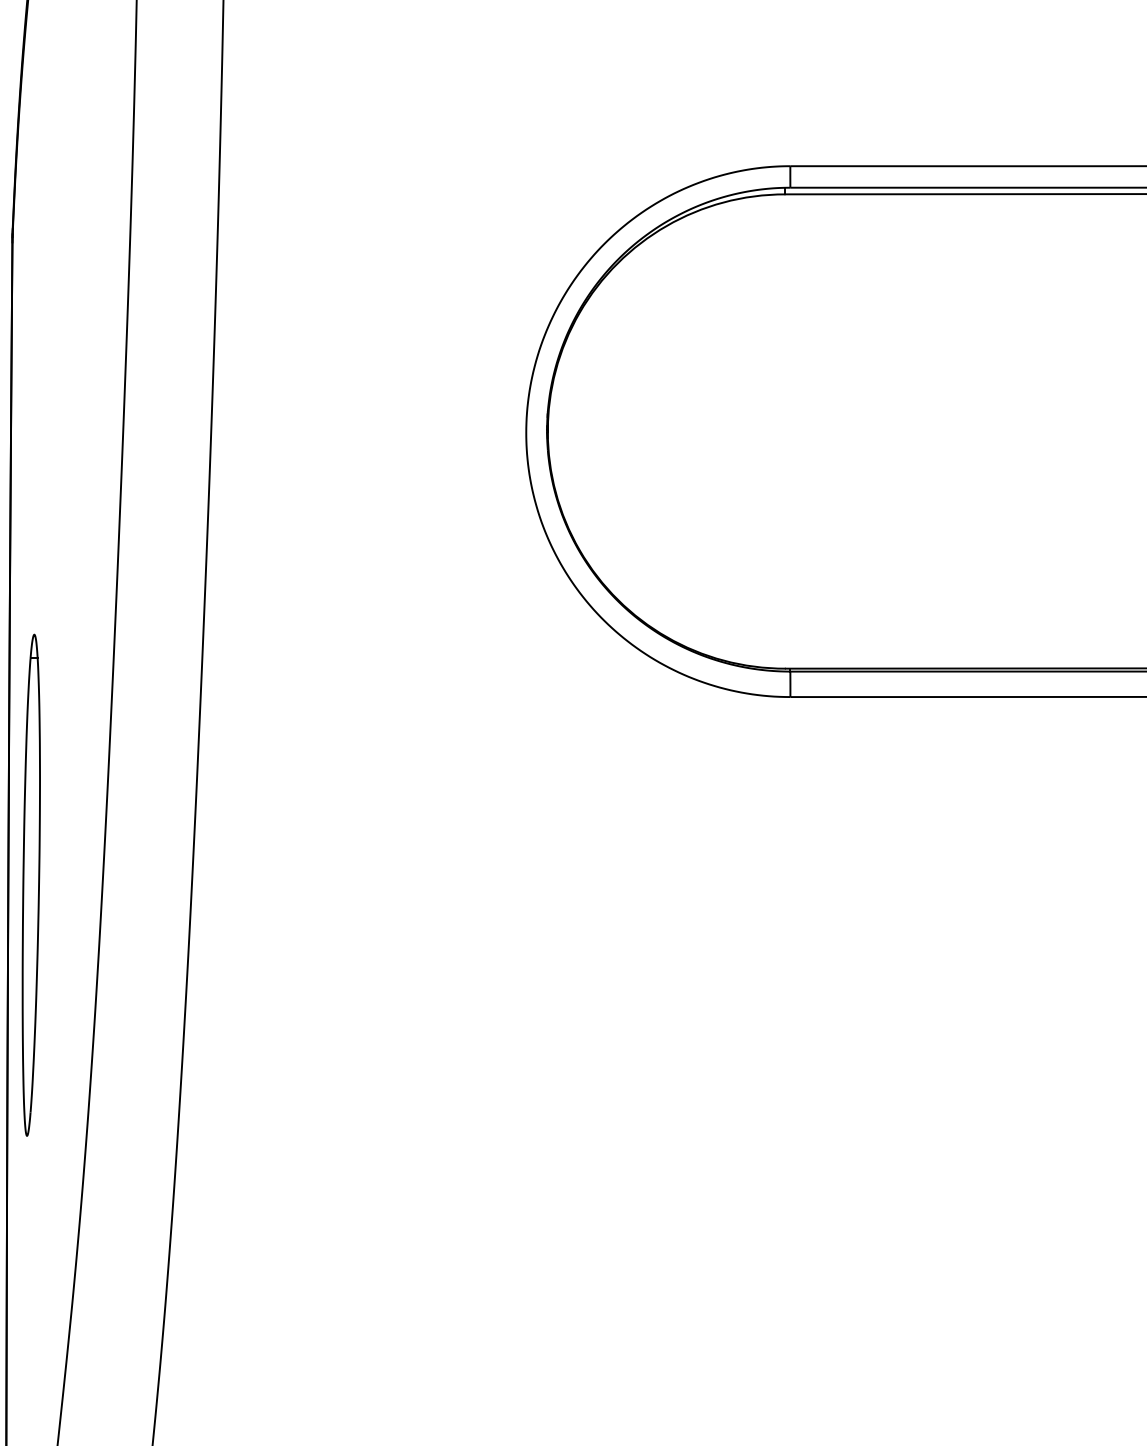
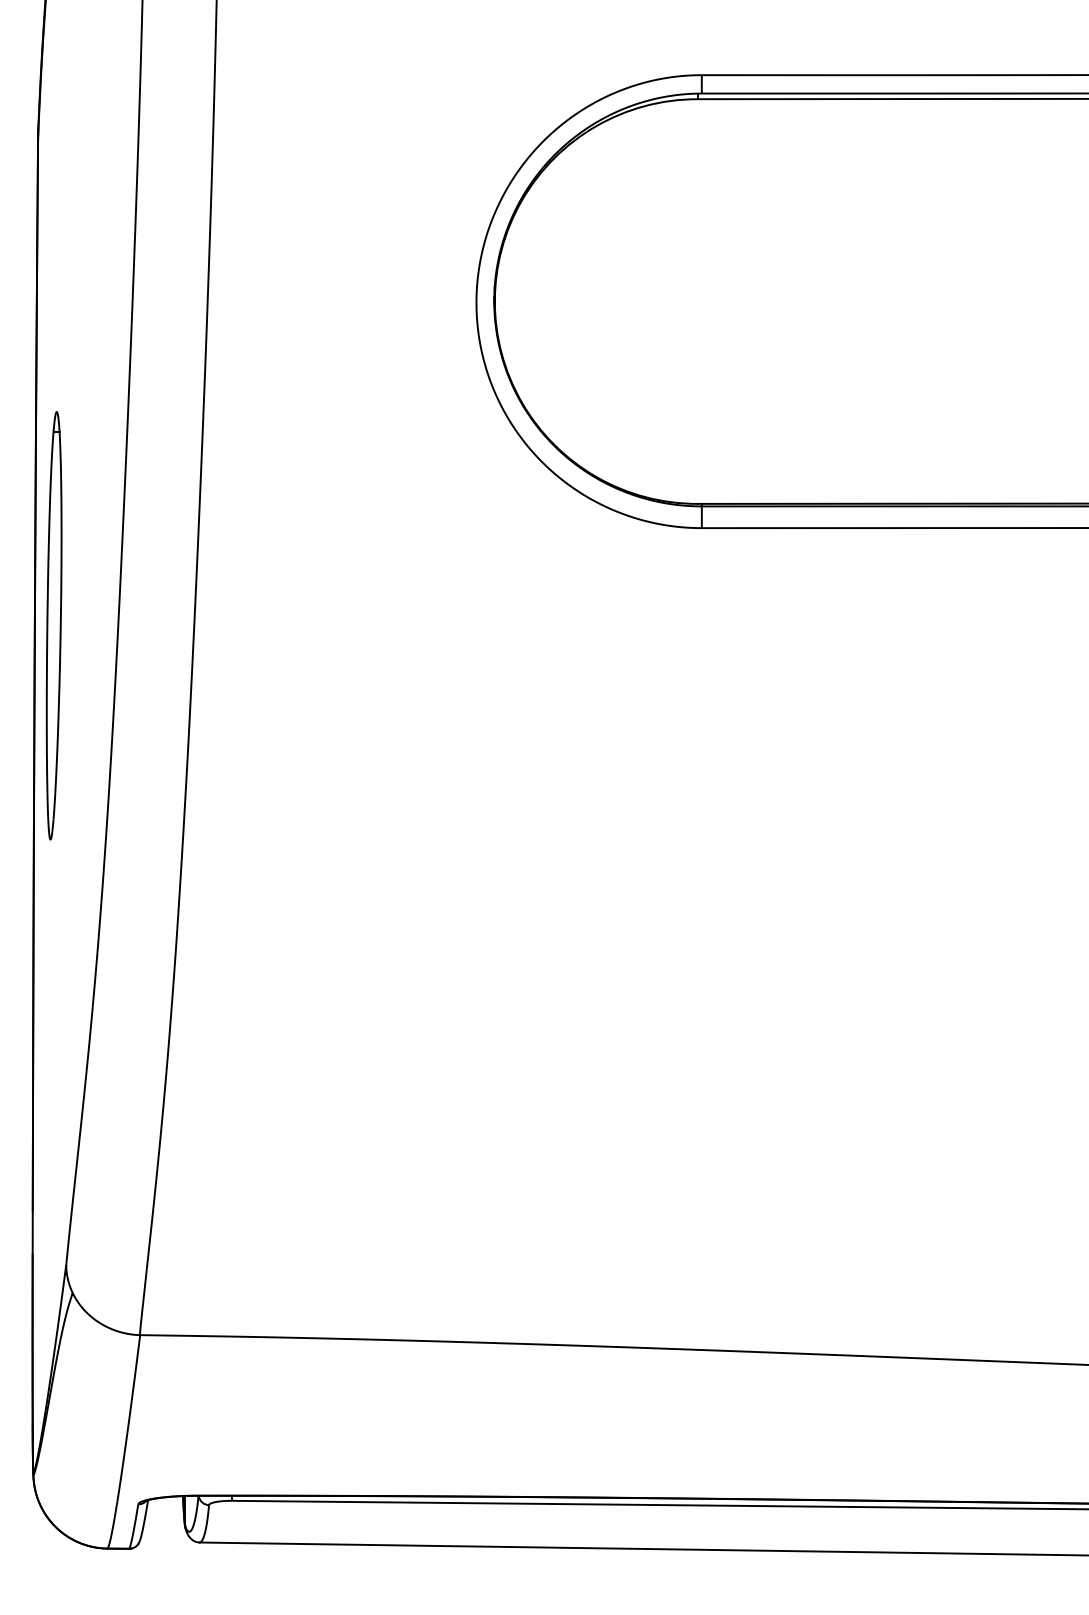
part: (30, 885) -> (53, 625), moved

